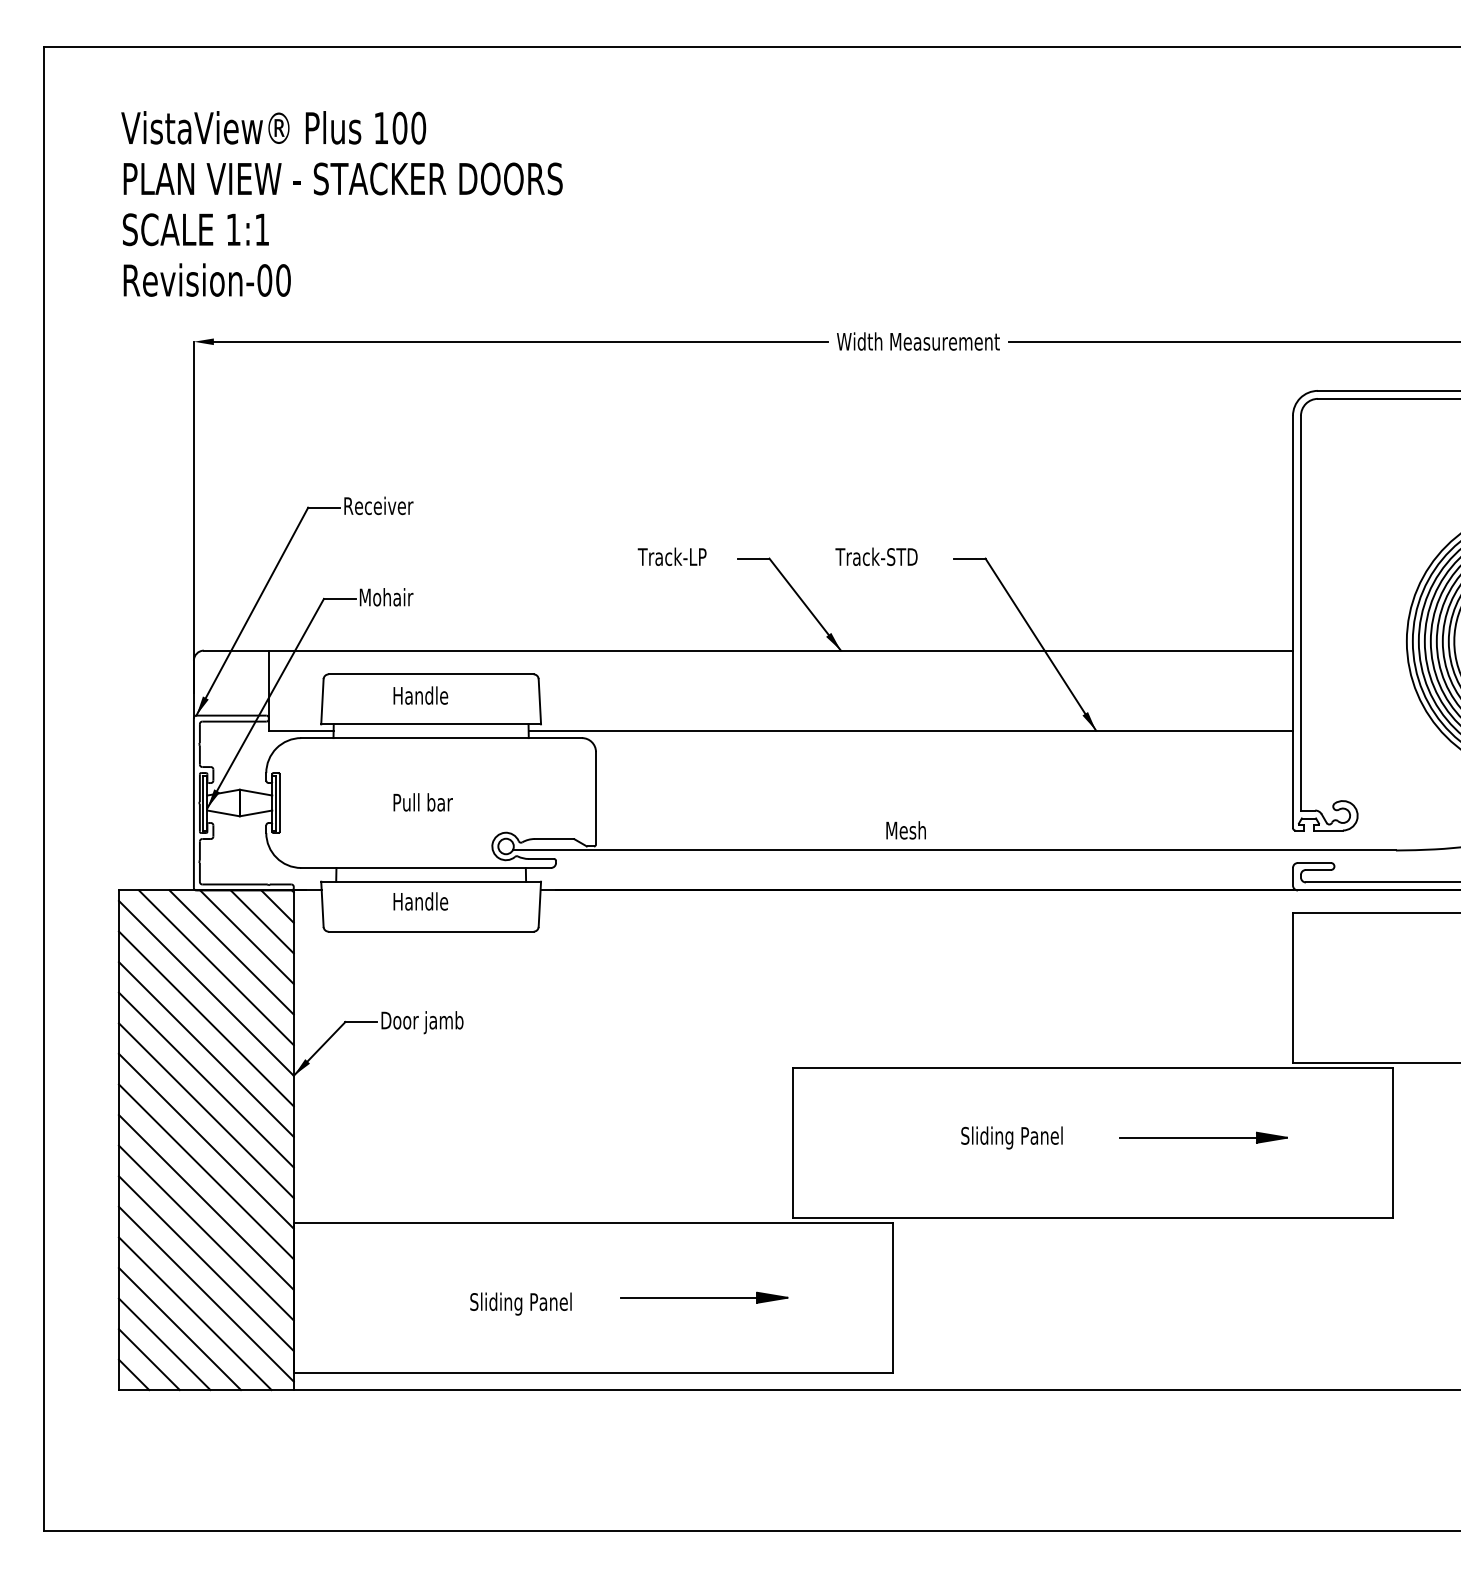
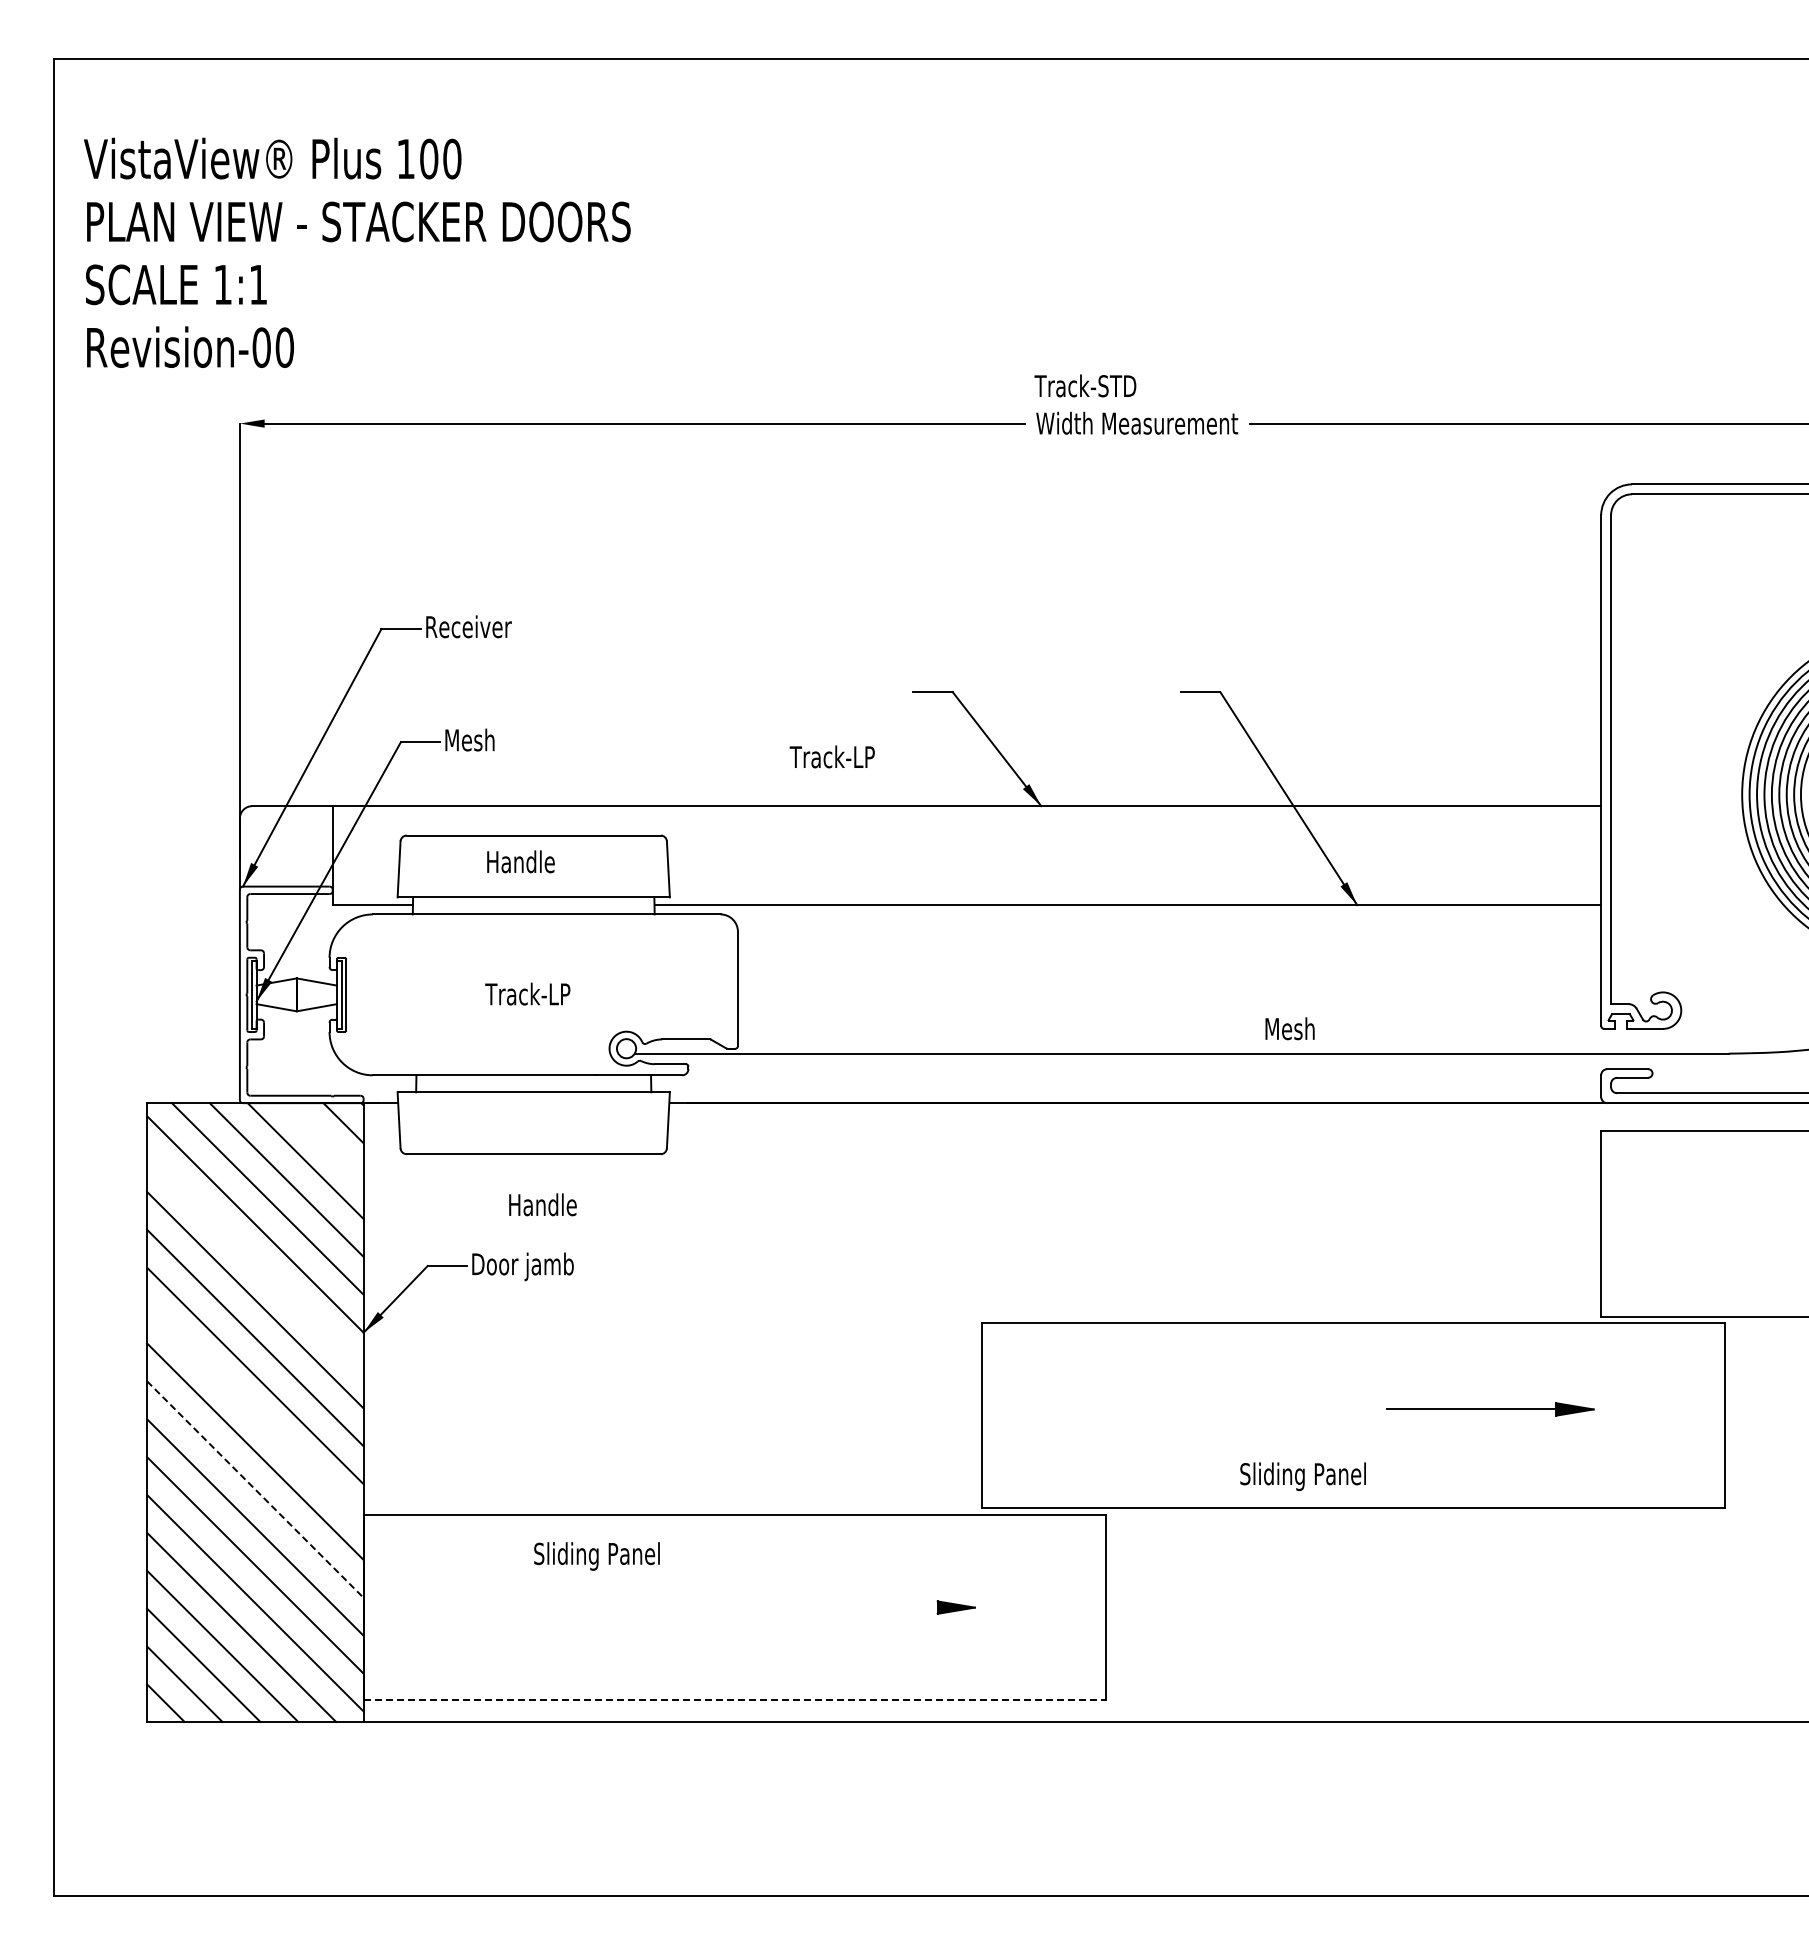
text: (342, 203) -> (357, 252), moved
text: (671, 556) -> (831, 756), moved
text: (876, 556) -> (1085, 385), moved
text: (393, 596) -> (487, 739), Mohair -> Mesh
text: (426, 801) -> (527, 993), Pull bar -> Track-LP
text: (905, 830) -> (1289, 1028), moved
text: (420, 901) -> (542, 1204), moved
line: (262, 922) -> (324, 1142), removed
line: (206, 1019) -> (255, 1262), removed
text: (1011, 1137) -> (1302, 1476), moved
line: (206, 1141) -> (255, 1413), removed
line: (206, 1202) -> (255, 1489), solid -> dashed
line: (688, 1297) -> (852, 1607), removed
text: (520, 1304) -> (596, 1556), moved
line: (594, 1372) -> (735, 1700), solid -> dashed

